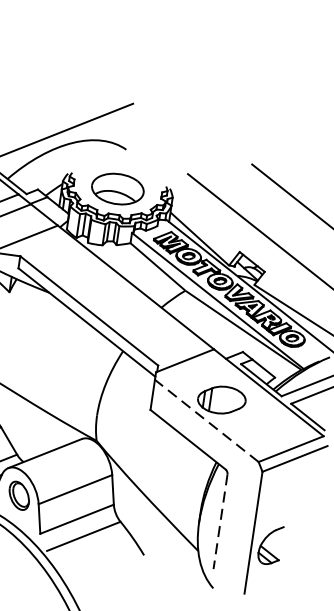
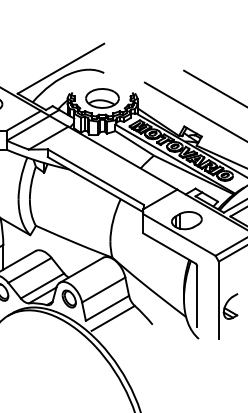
line: (206, 421) -> (179, 235), dashed -> solid
line: (220, 523) -> (197, 297), dashed -> solid

